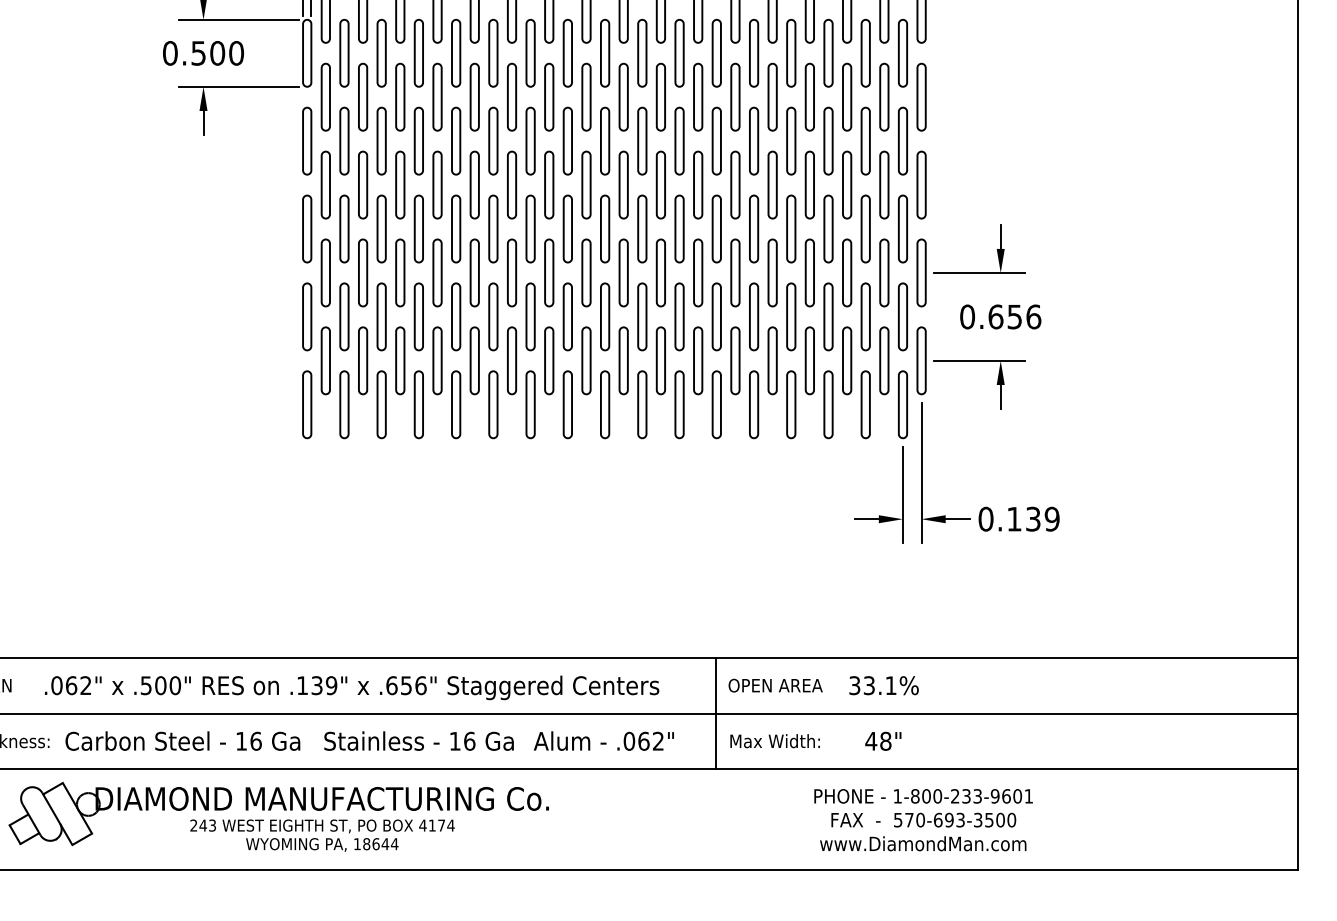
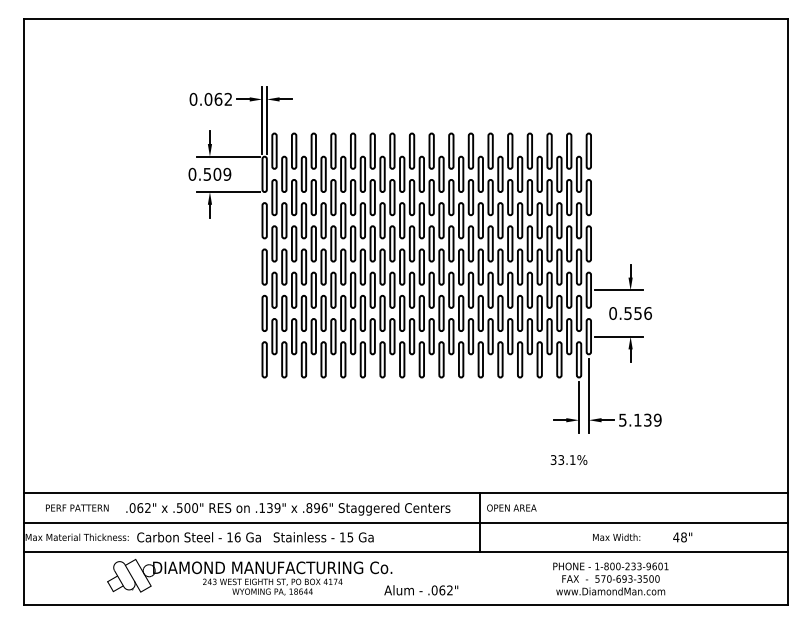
text: (236, 53) -> (227, 174), 0.500 -> 0.509
text: (996, 316) -> (628, 313), 0.656 -> 0.556
text: (985, 517) -> (622, 419), 0.139 -> 5.139
text: (397, 684) -> (312, 507), .656" -> .896"
text: (883, 684) -> (568, 459), moved
text: (774, 739) -> (616, 536), moved
text: (469, 741) -> (350, 537), 16 -> 15
text: (604, 741) -> (421, 590), moved
text: (883, 741) -> (682, 537), moved
text: (922, 819) -> (610, 578), moved

